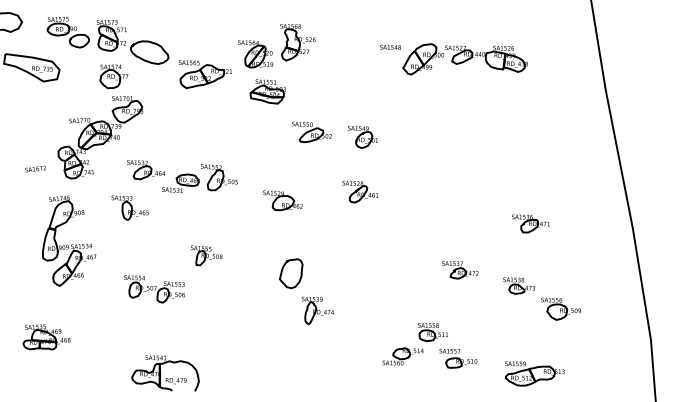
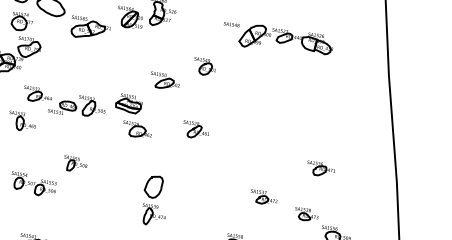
part: (267, 91) -> (128, 103), moved
part: (362, 136) -> (204, 66), moved
part: (291, 273) -> (153, 186), moved

